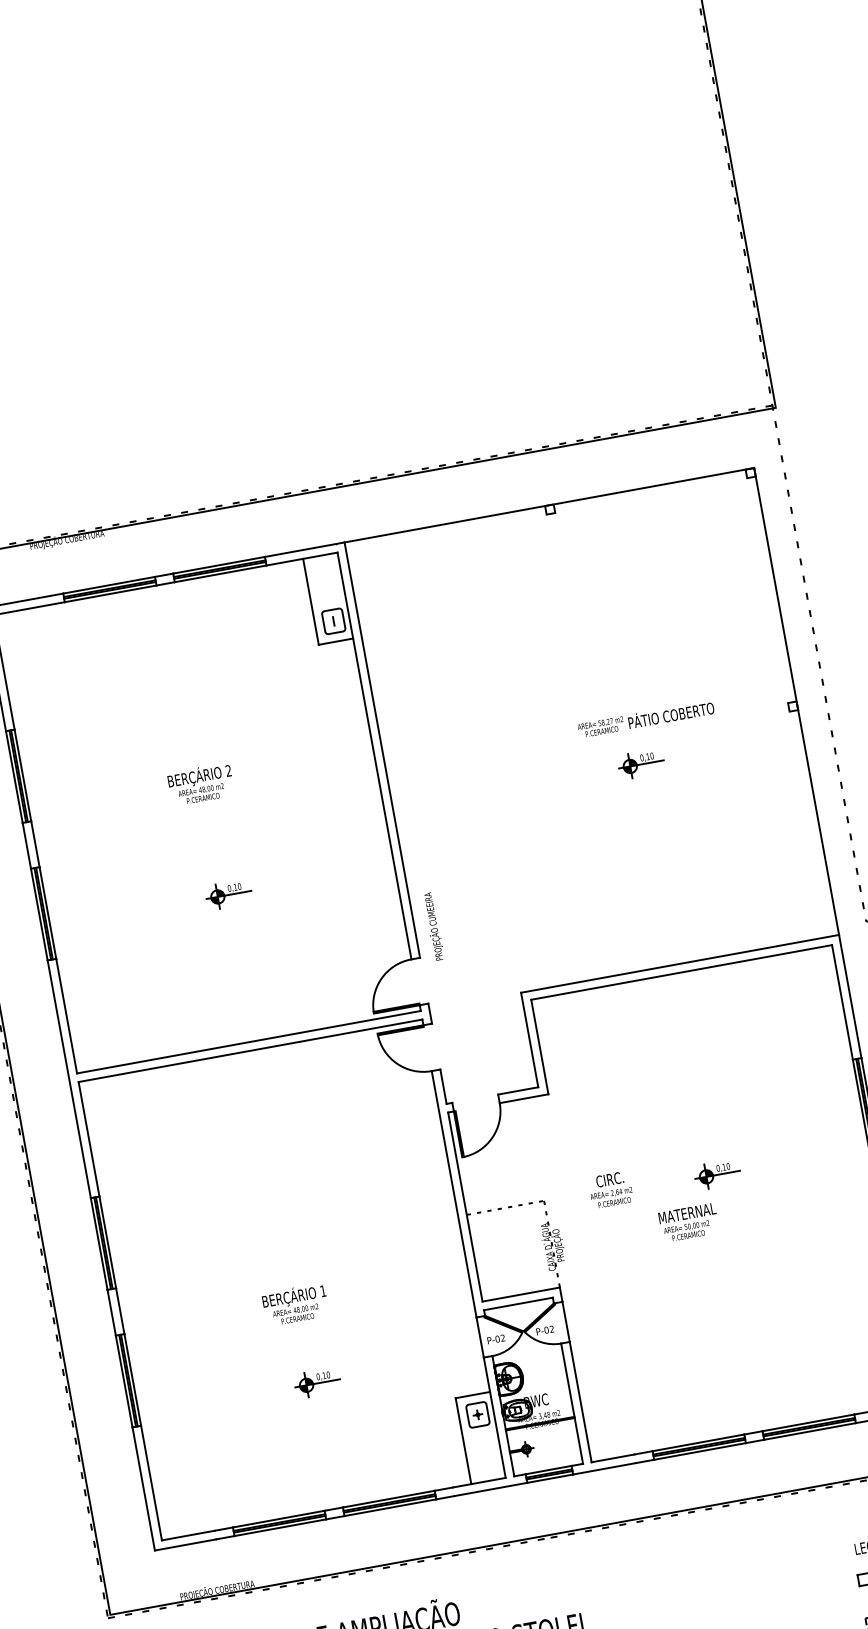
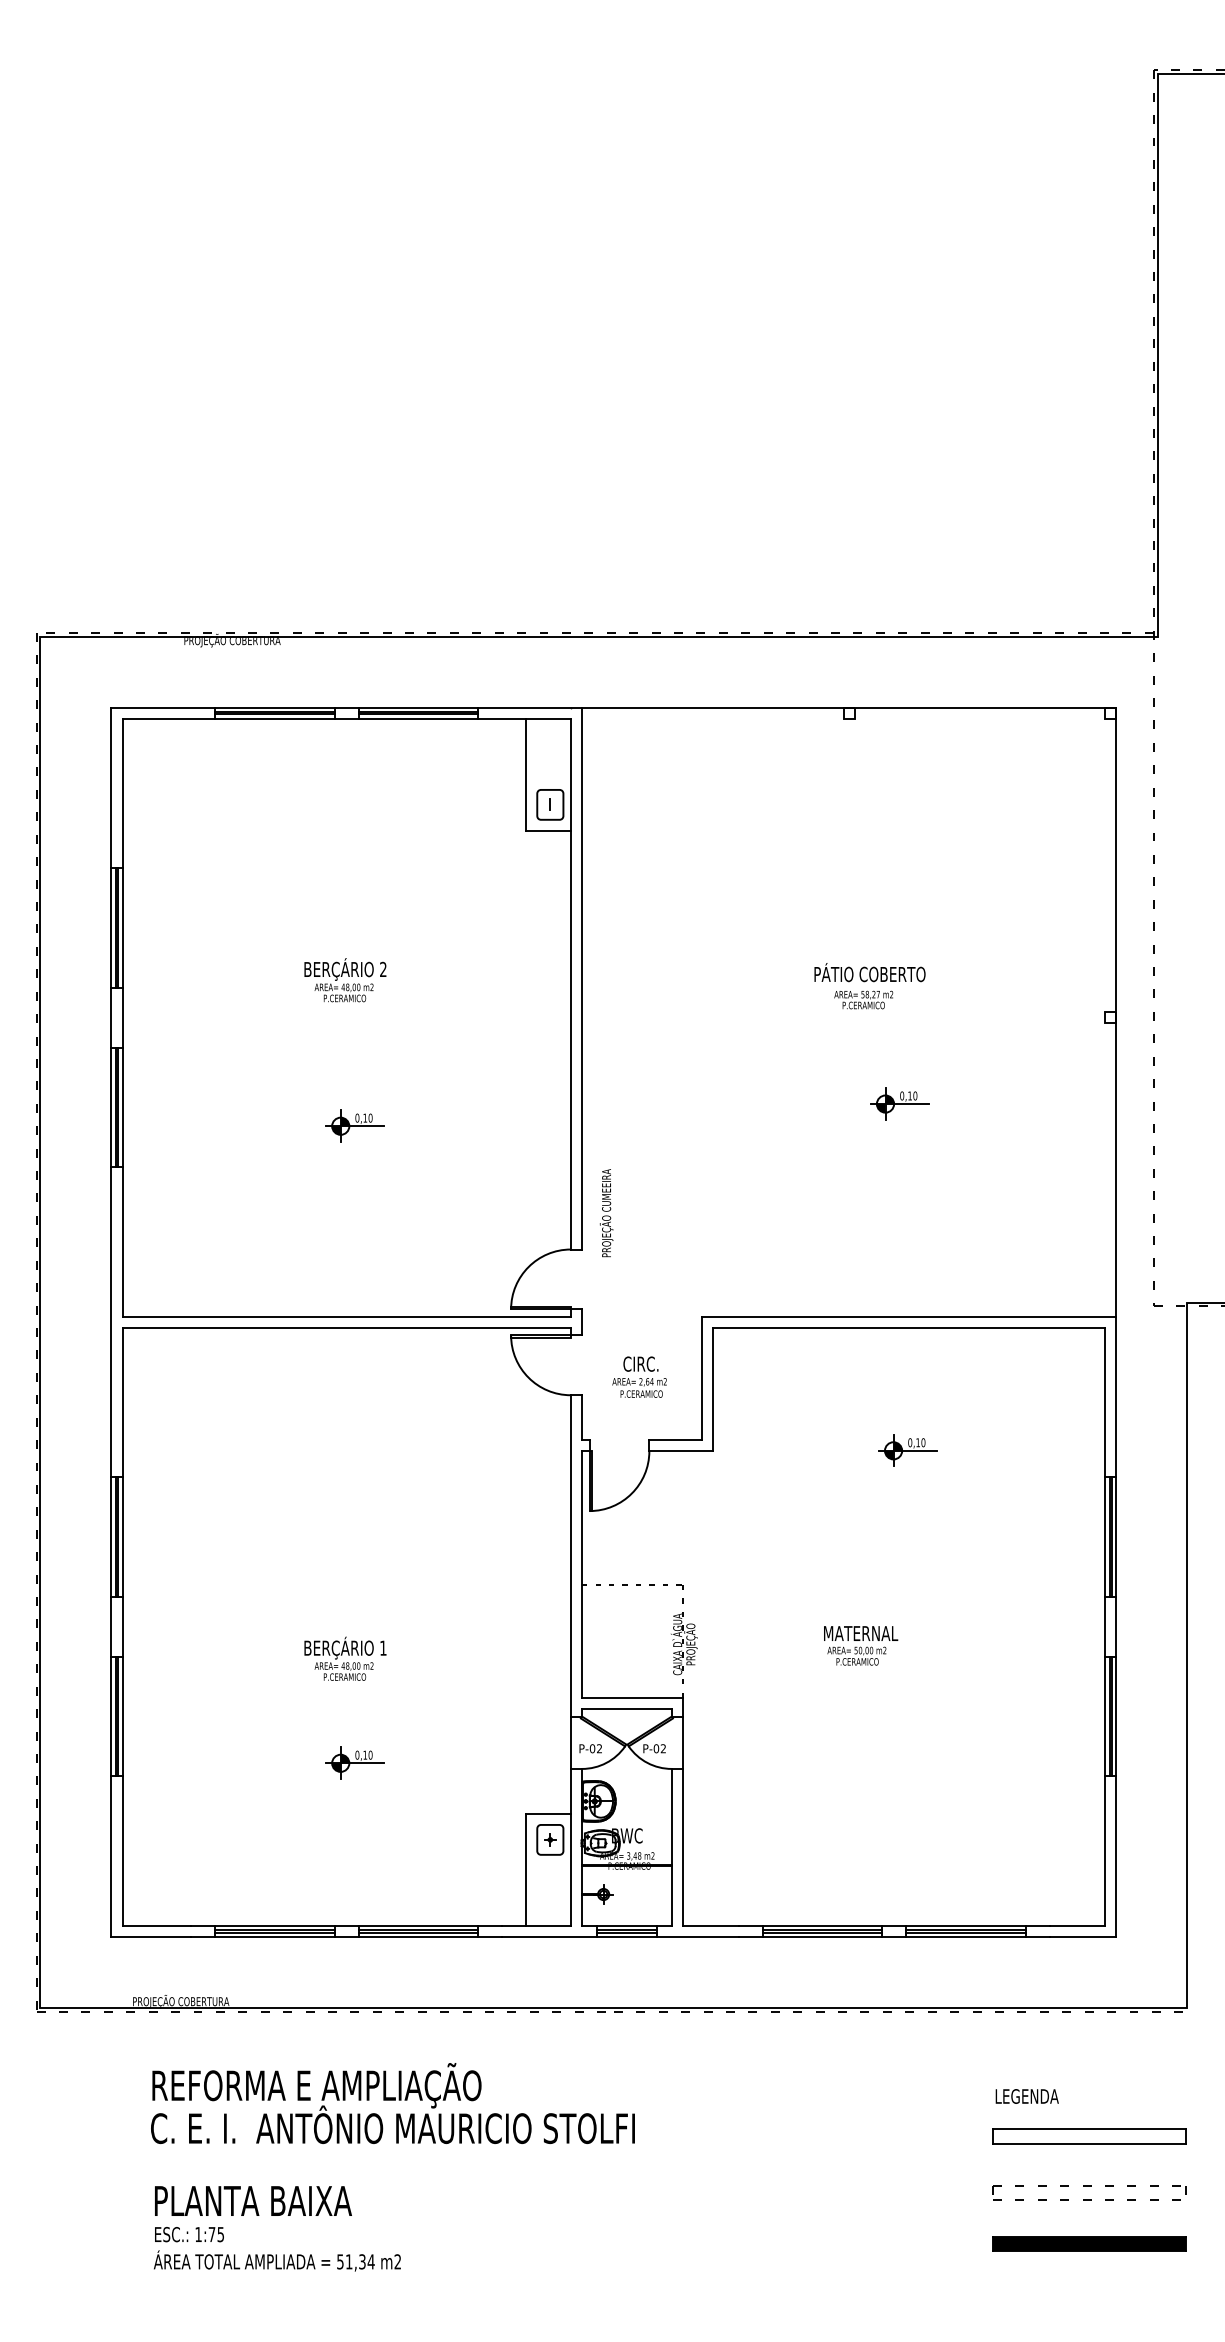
text: (670, 714) -> (869, 972), moved
part: (640, 764) -> (899, 1103), moved
part: (717, 1174) -> (907, 1450), moved
text: (610, 1189) -> (639, 1376), moved

